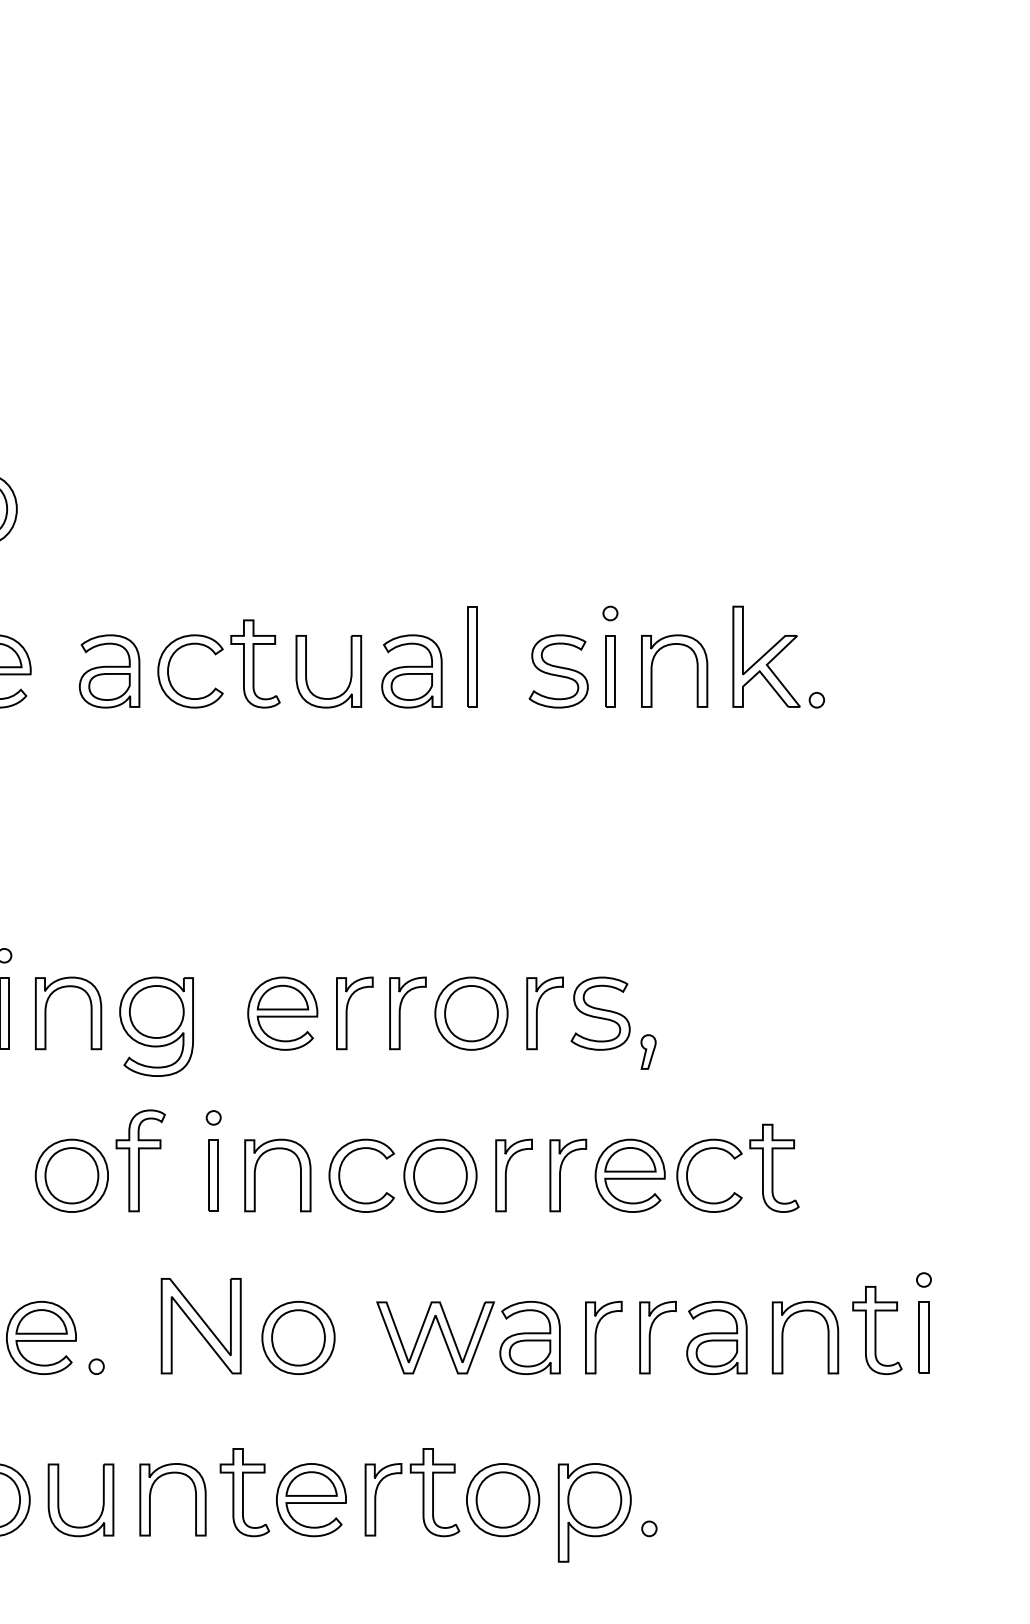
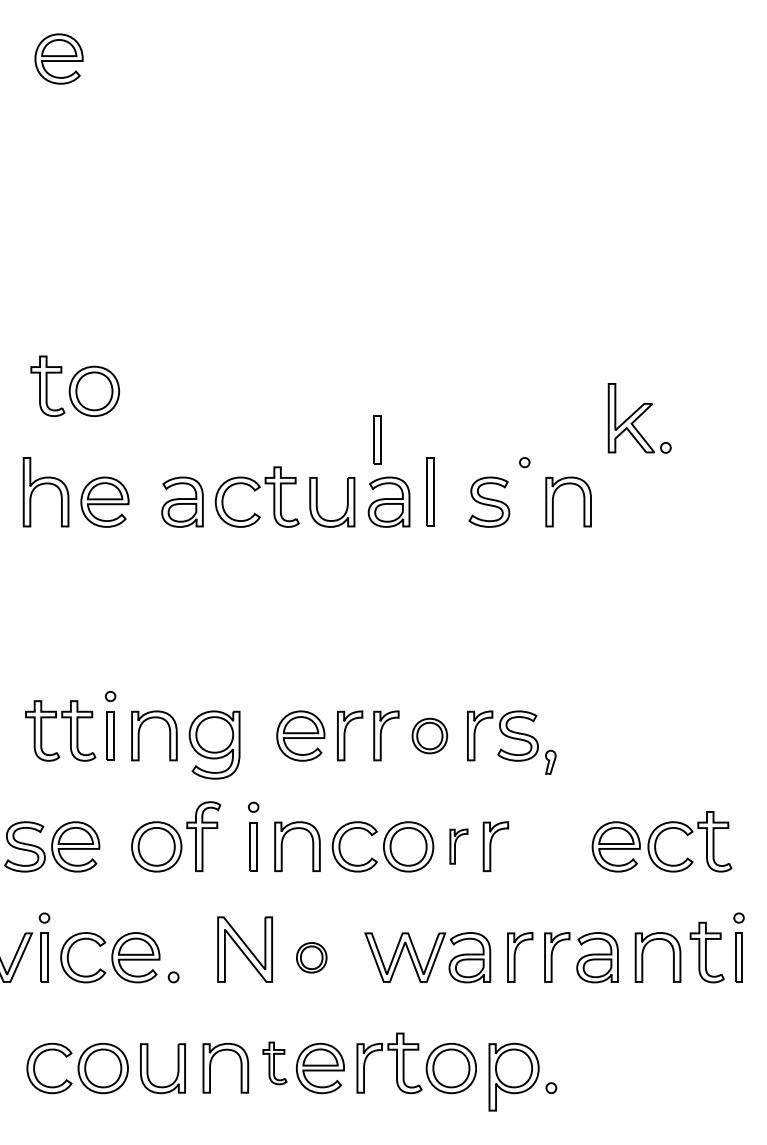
part: (778, 657) -> (639, 418), moved
part: (610, 670) -> (377, 439), moved
part: (471, 1012) -> (429, 735), size x0.7
part: (696, 1167) -> (661, 841), moved
part: (513, 1175) -> (458, 846), size x0.7
part: (298, 1337) -> (311, 957), size x0.6
part: (244, 1492) -> (274, 1063), size x0.7

